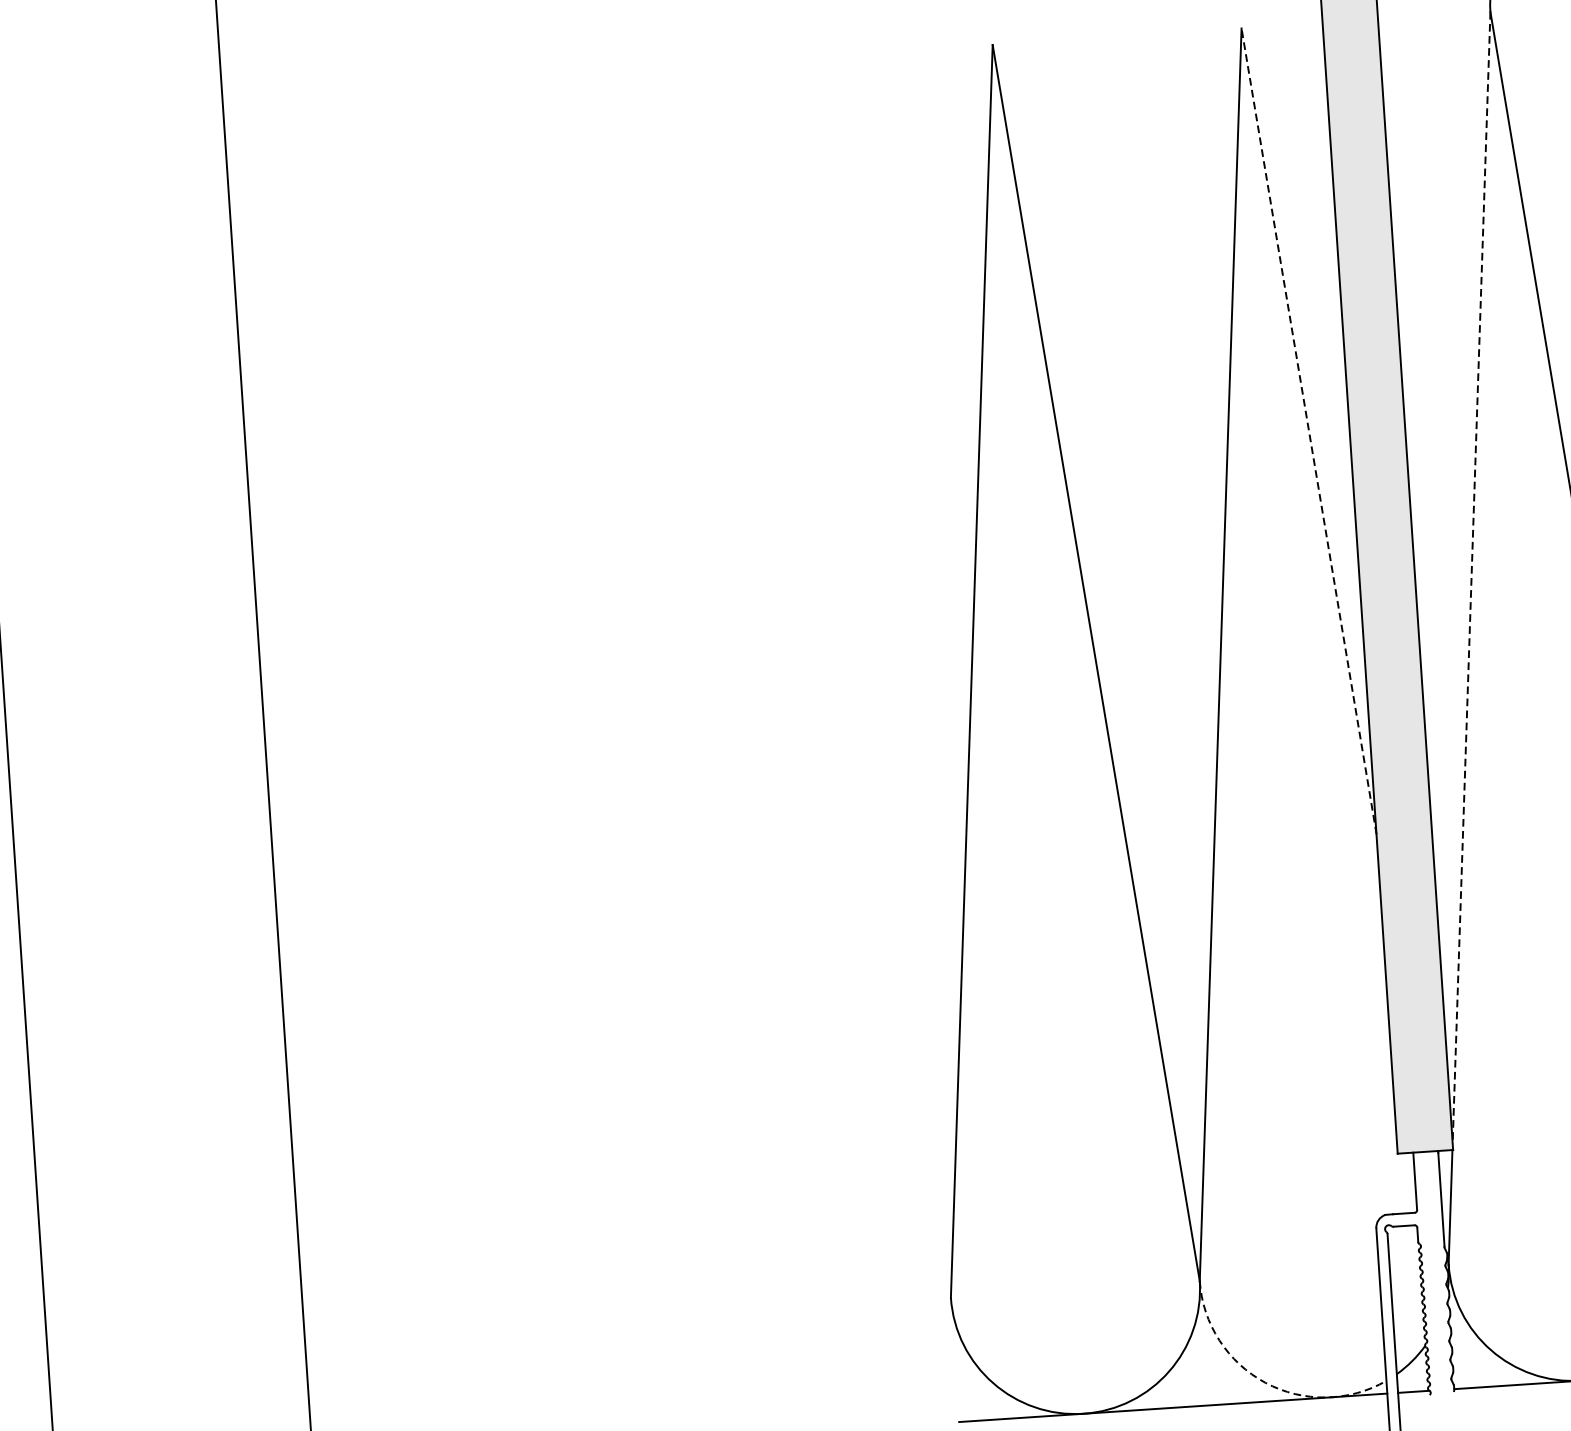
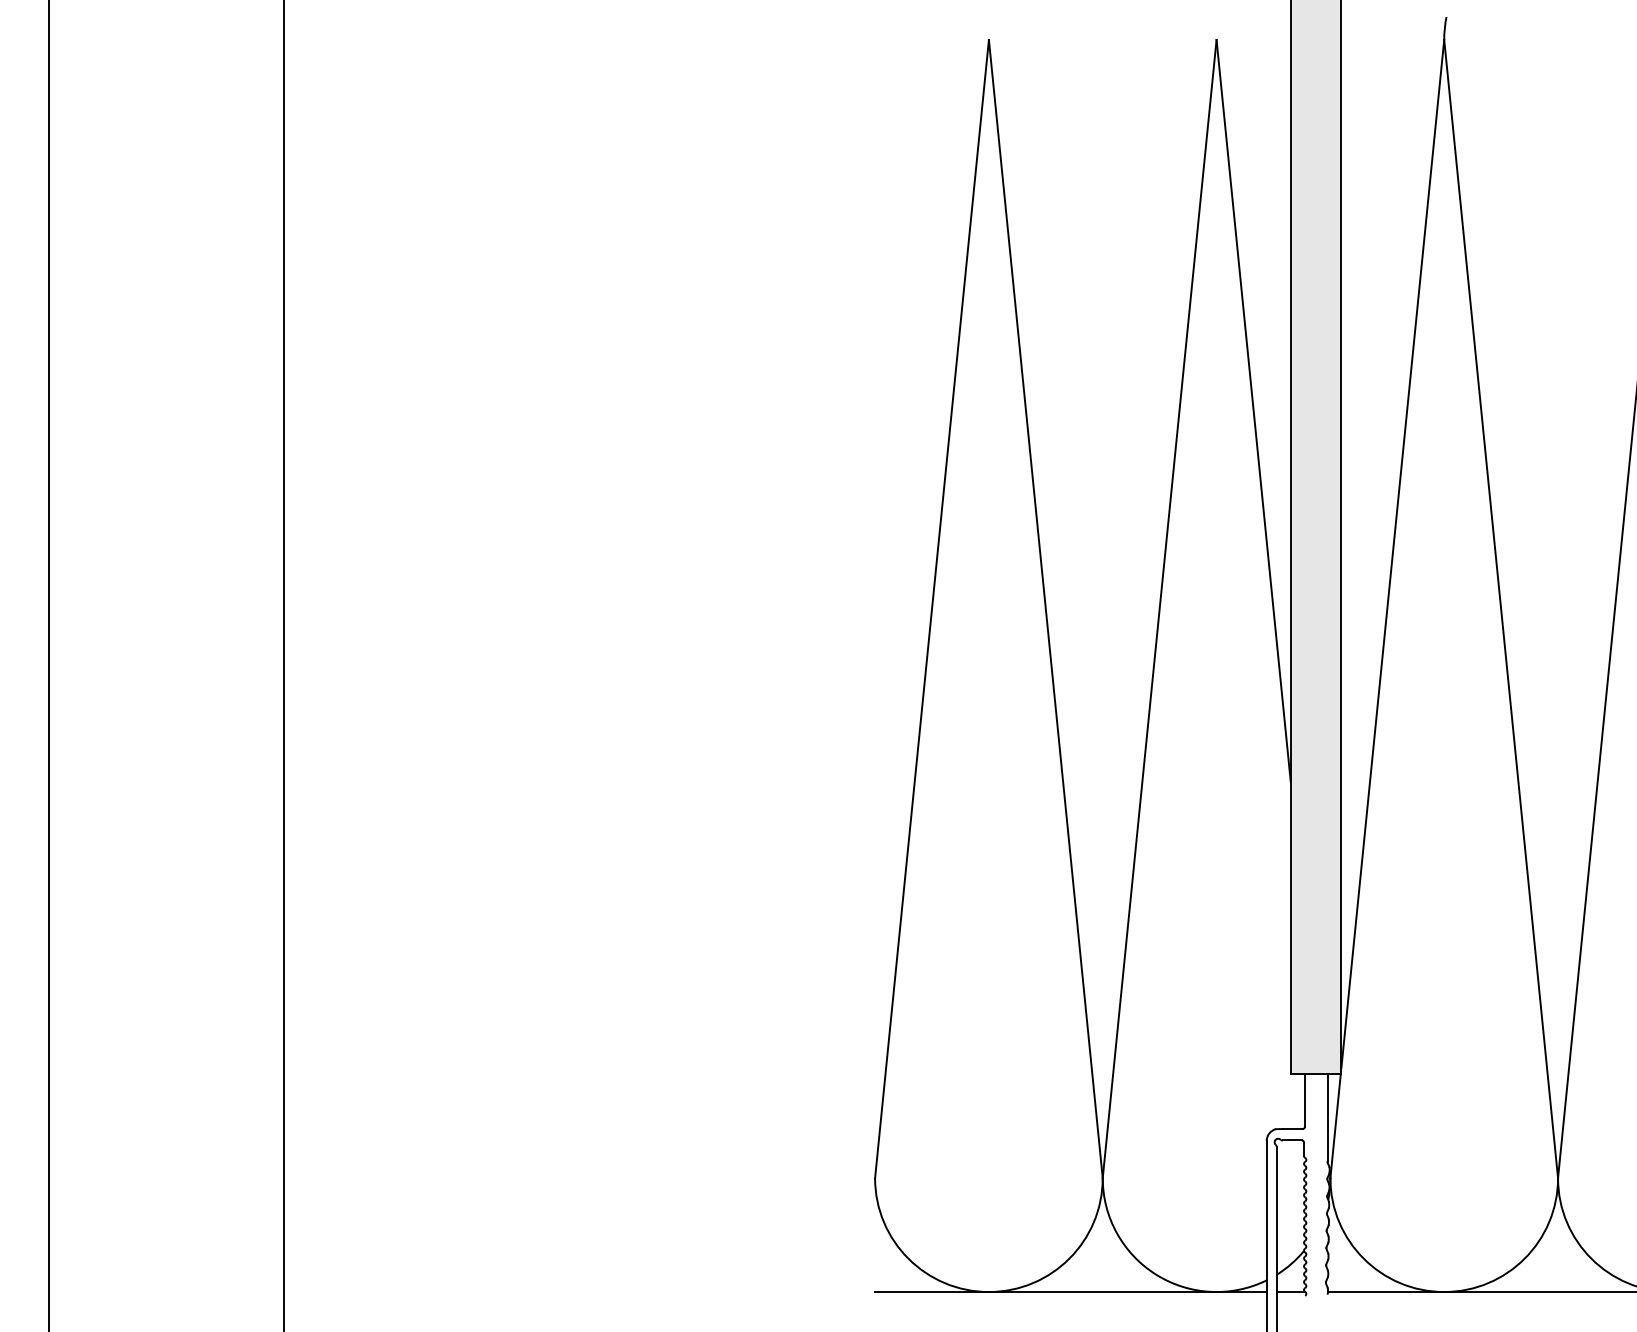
line: (1308, 431) -> (1253, 411), dashed -> solid
line: (1471, 577) -> (1392, 553), dashed -> solid
arc: (1265, 1382) -> (1156, 1274), dashed -> solid

